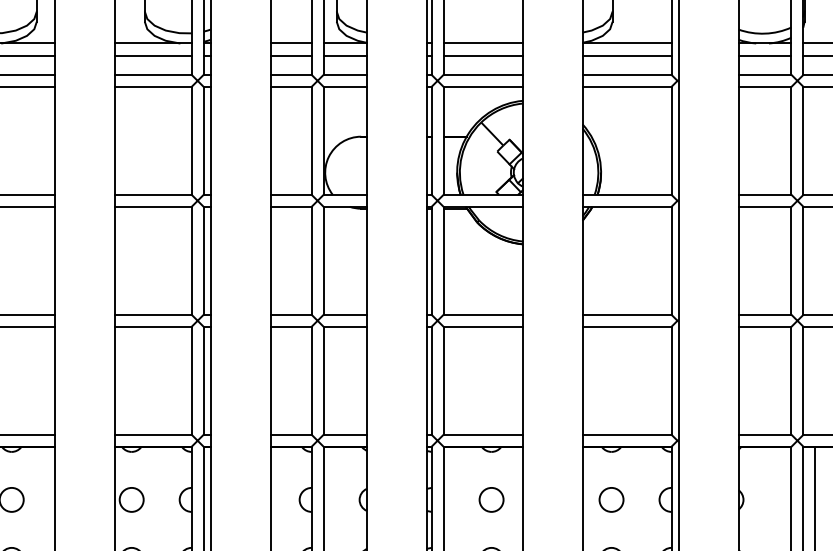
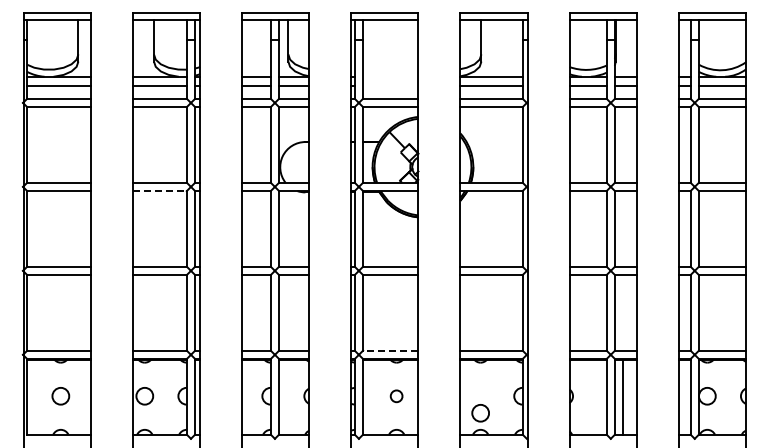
line: (482, 43) -> (390, 76), removed
line: (482, 55) -> (390, 85), removed
line: (152, 207) -> (159, 191), solid -> dashed
line: (482, 434) -> (390, 350), solid -> dashed
circle: (491, 500) -> (396, 396), size x0.7
circle: (611, 500) -> (480, 413), moved

